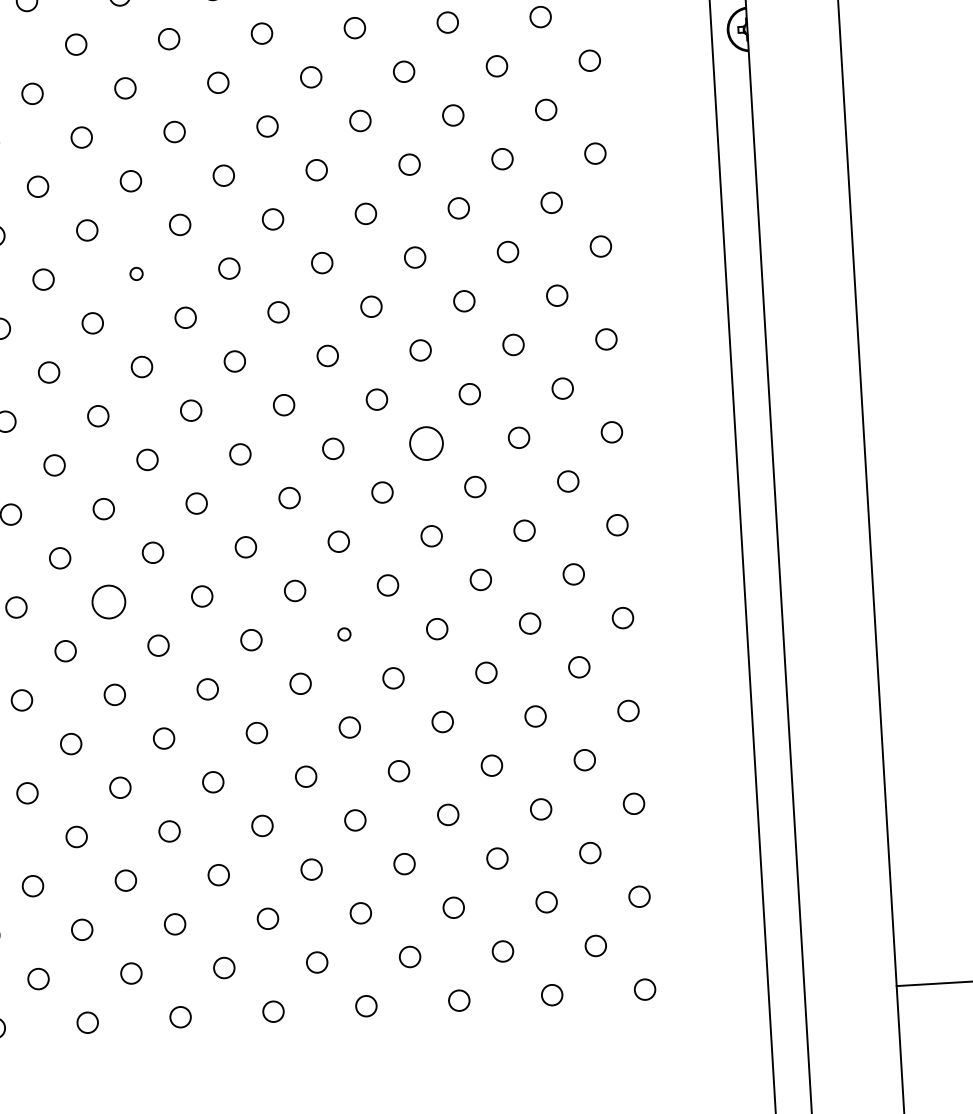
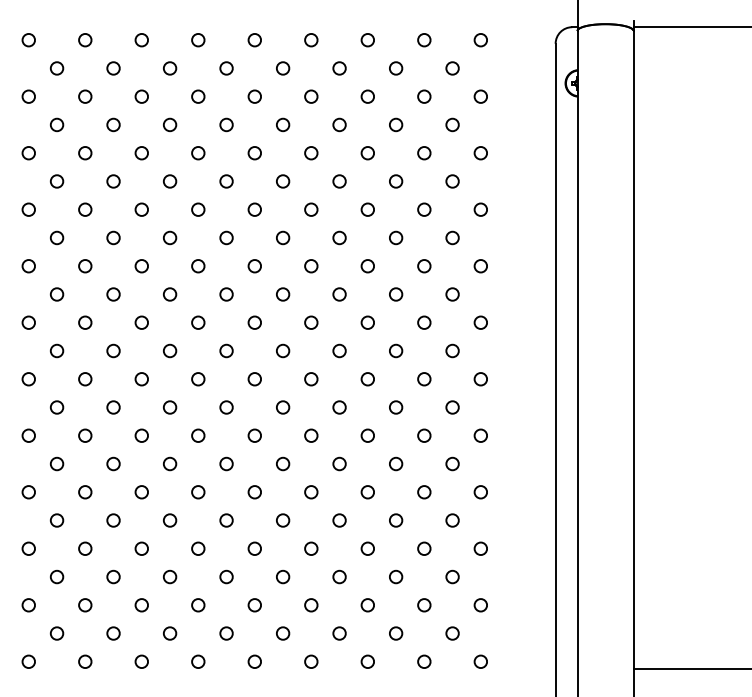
circle: (136, 273) -> (198, 209), size x1.67
circle: (425, 442) -> (367, 322), size x0.62
circle: (110, 601) -> (170, 407), size x0.62
circle: (344, 634) -> (311, 435), size x1.67

